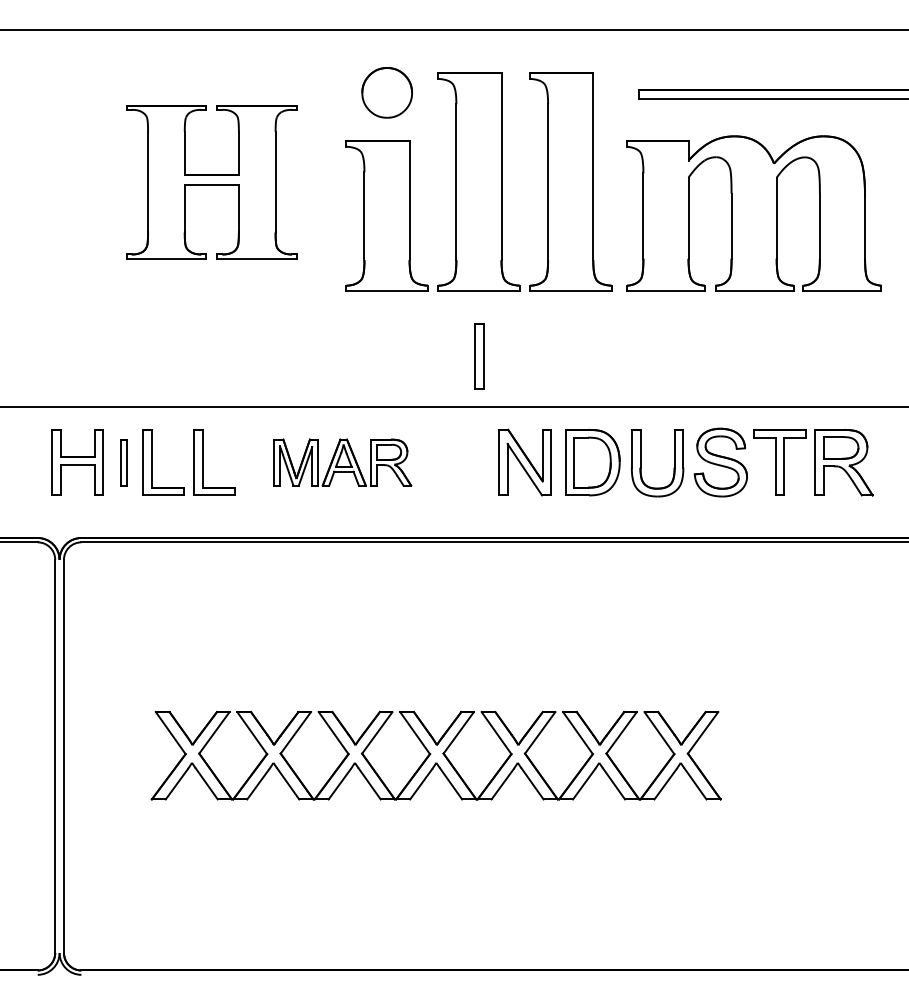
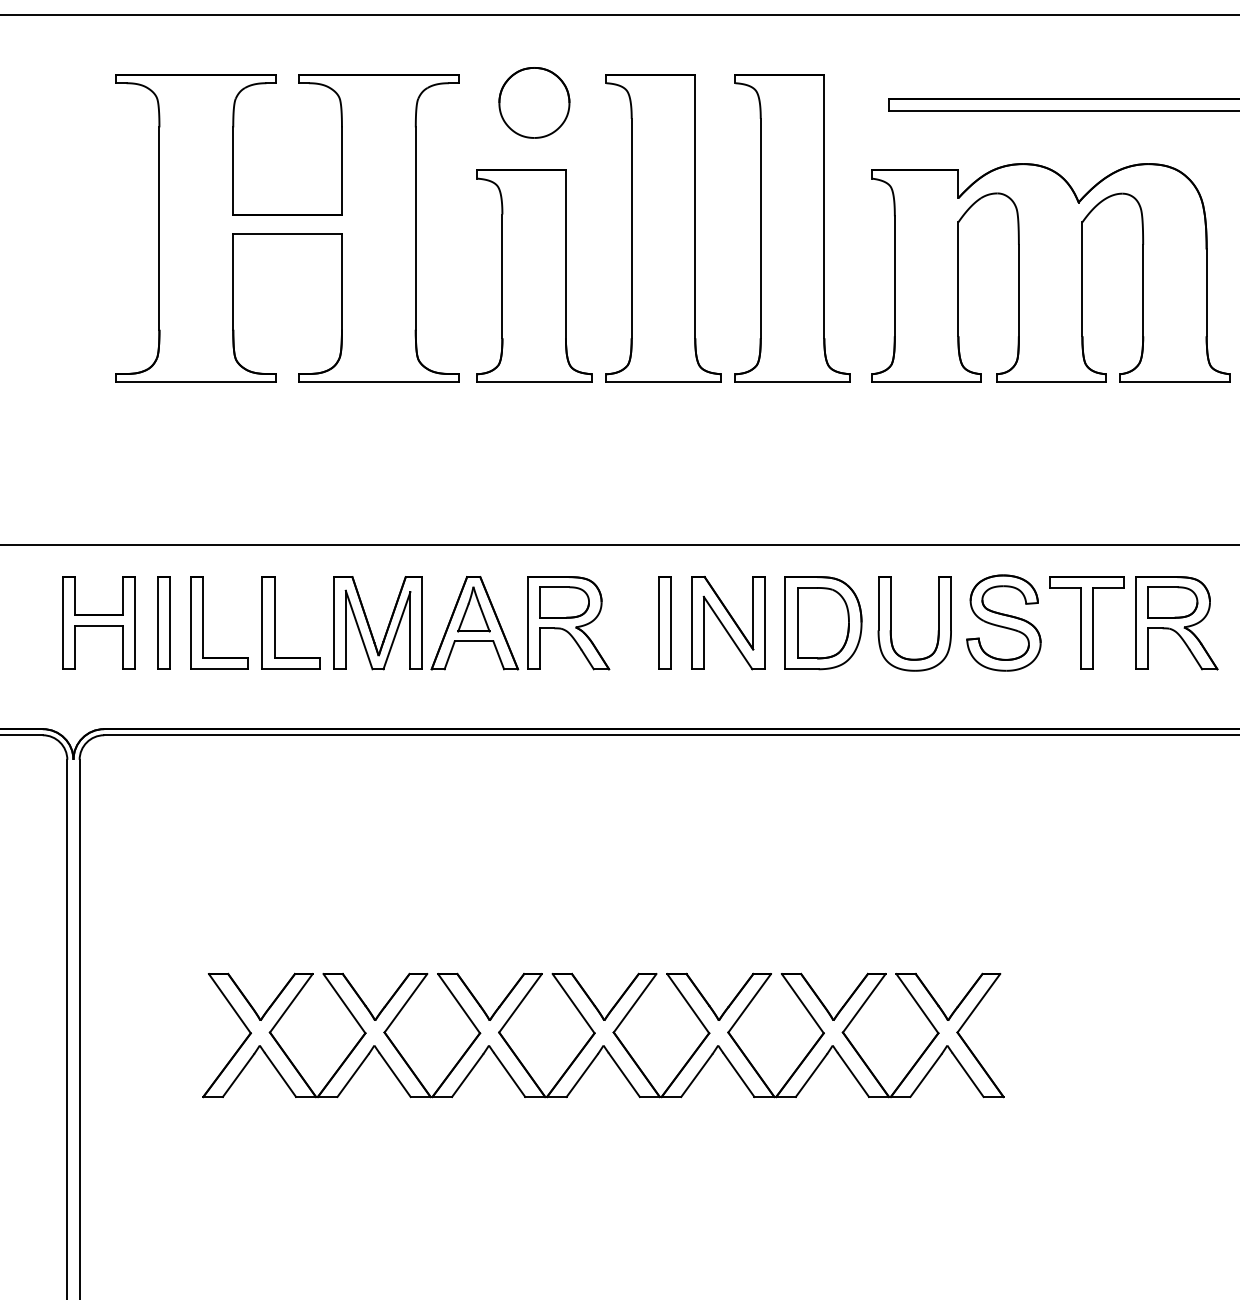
part: (211, 181) -> (287, 227), size x1.43
part: (479, 356) -> (664, 622), moved
part: (123, 462) -> (163, 622), size x1.43
part: (342, 462) -> (471, 622), size x1.43

